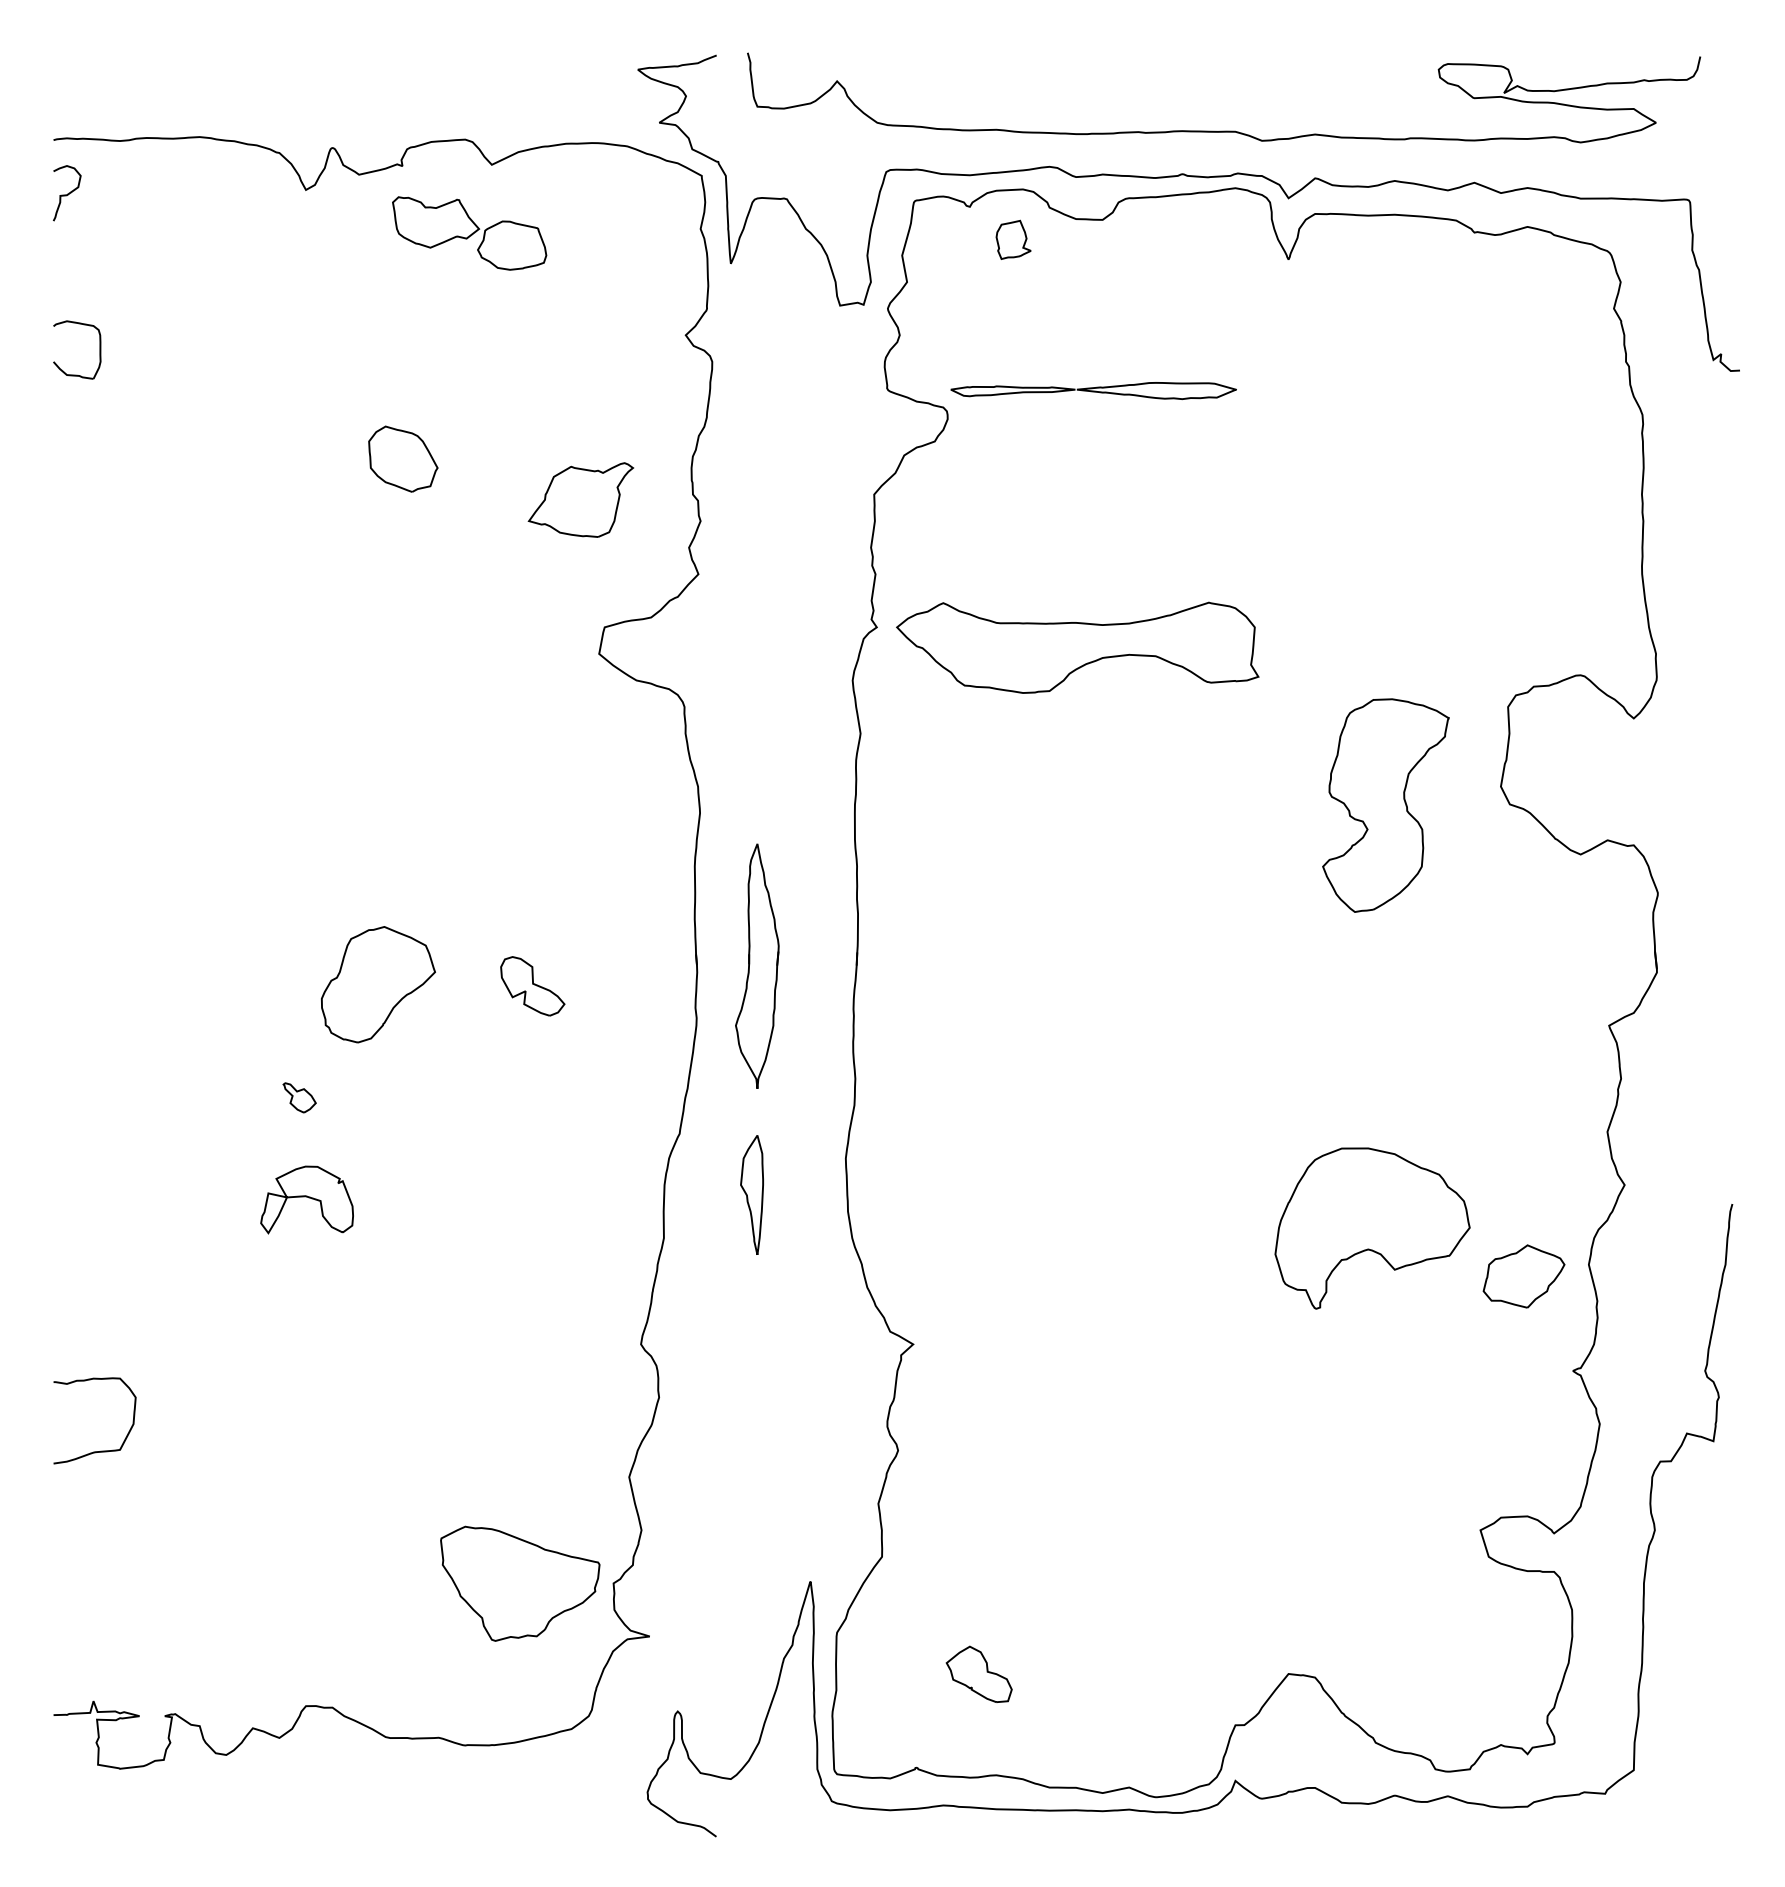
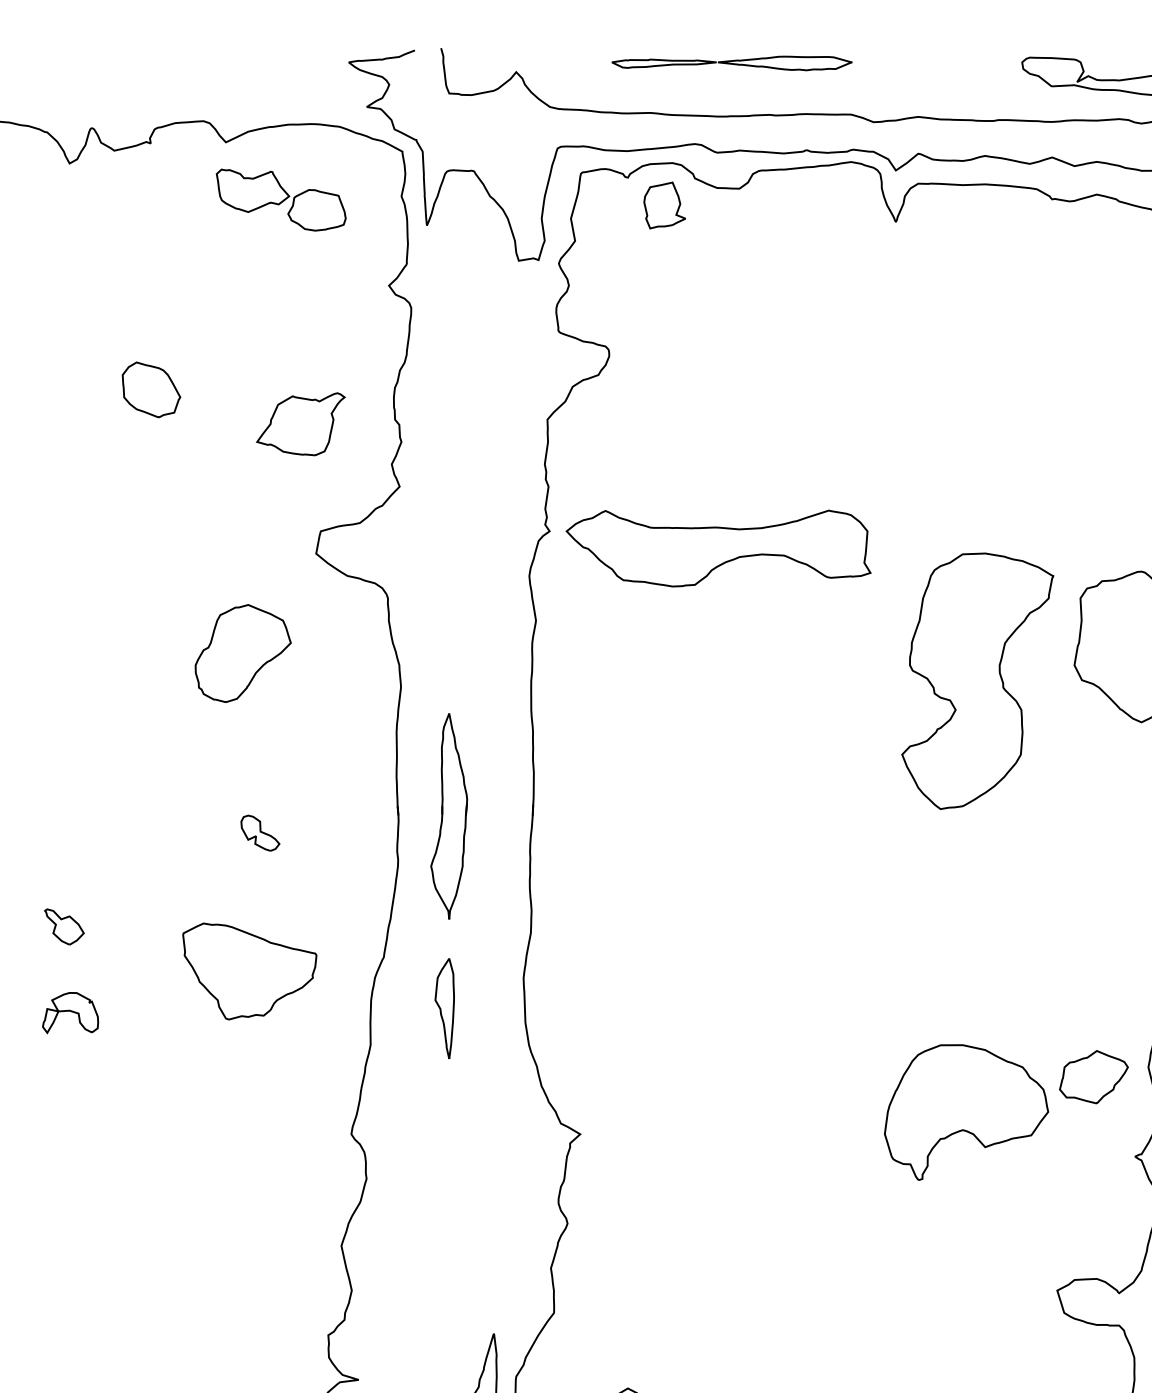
part: (469, 233) -> (281, 200), moved
part: (1013, 239) -> (664, 205), size x1.43
part: (1093, 390) -> (731, 63), moved
part: (1385, 805) -> (977, 681), size x1.43
part: (378, 984) -> (243, 653), moved
part: (532, 986) -> (260, 833), size x0.71
part: (299, 1097) -> (64, 926), size x1.43
part: (306, 1200) -> (70, 1013), size x0.71
part: (1372, 1228) -> (966, 1112), moved
part: (520, 1583) -> (250, 971), moved

